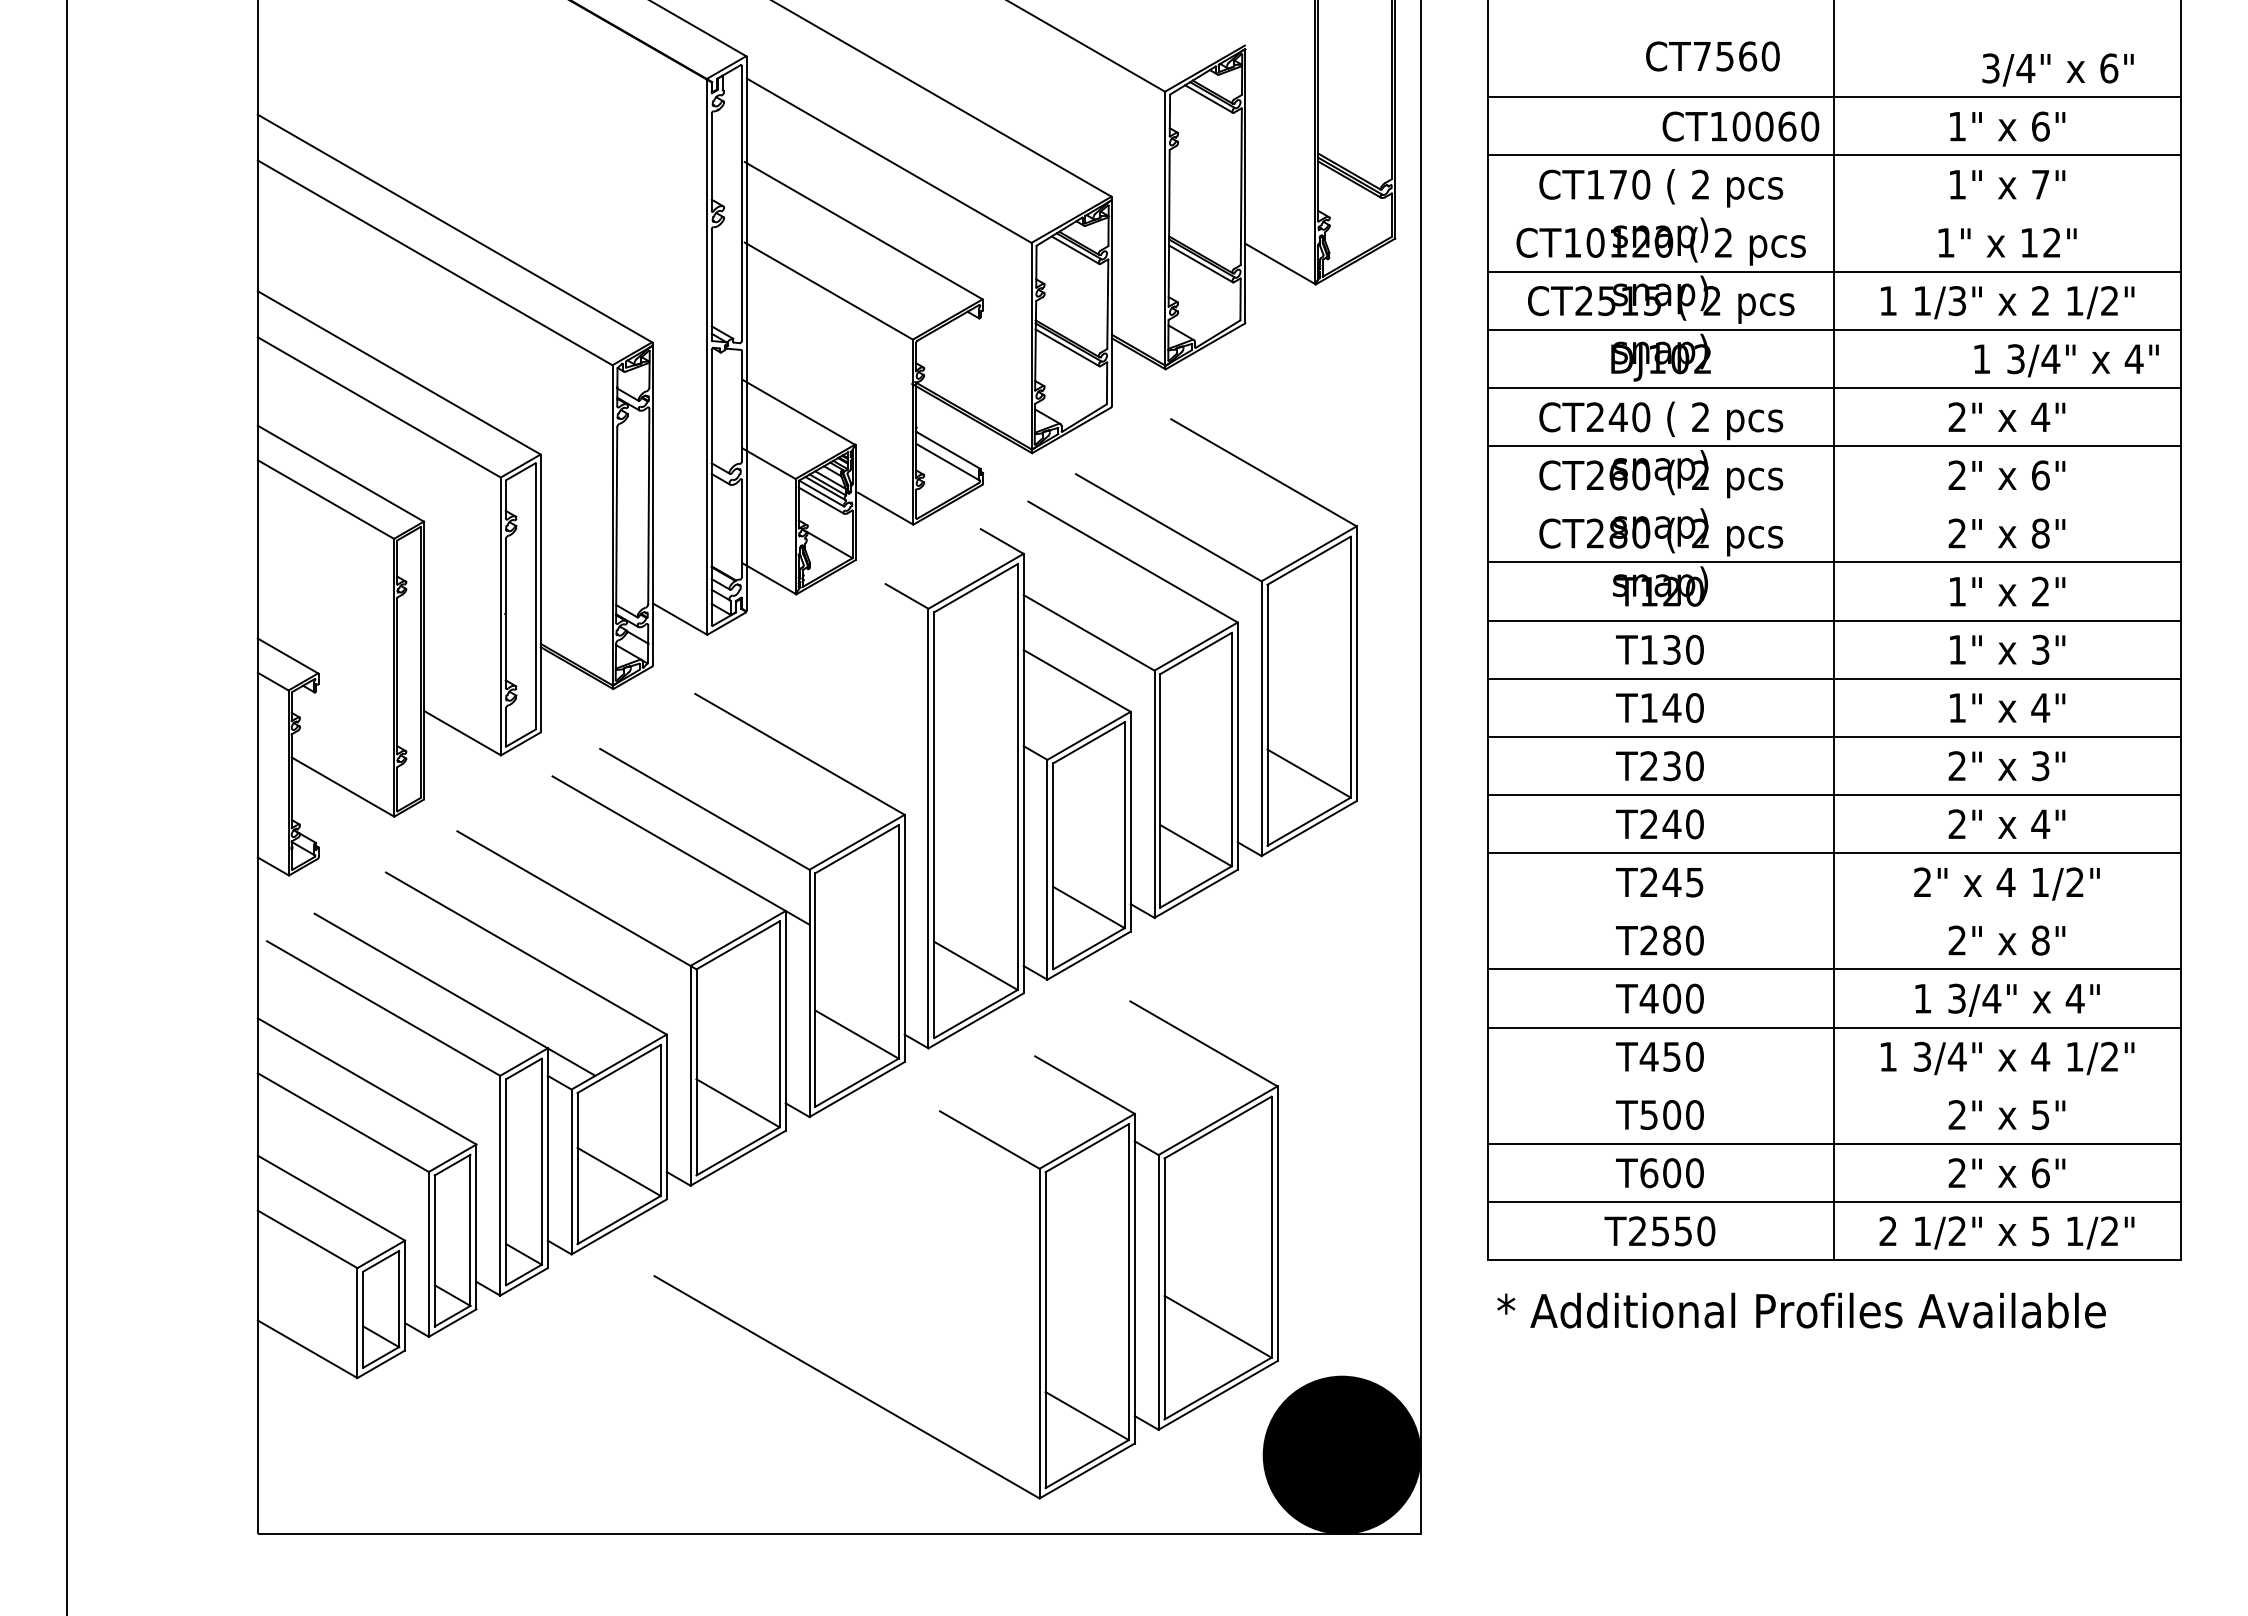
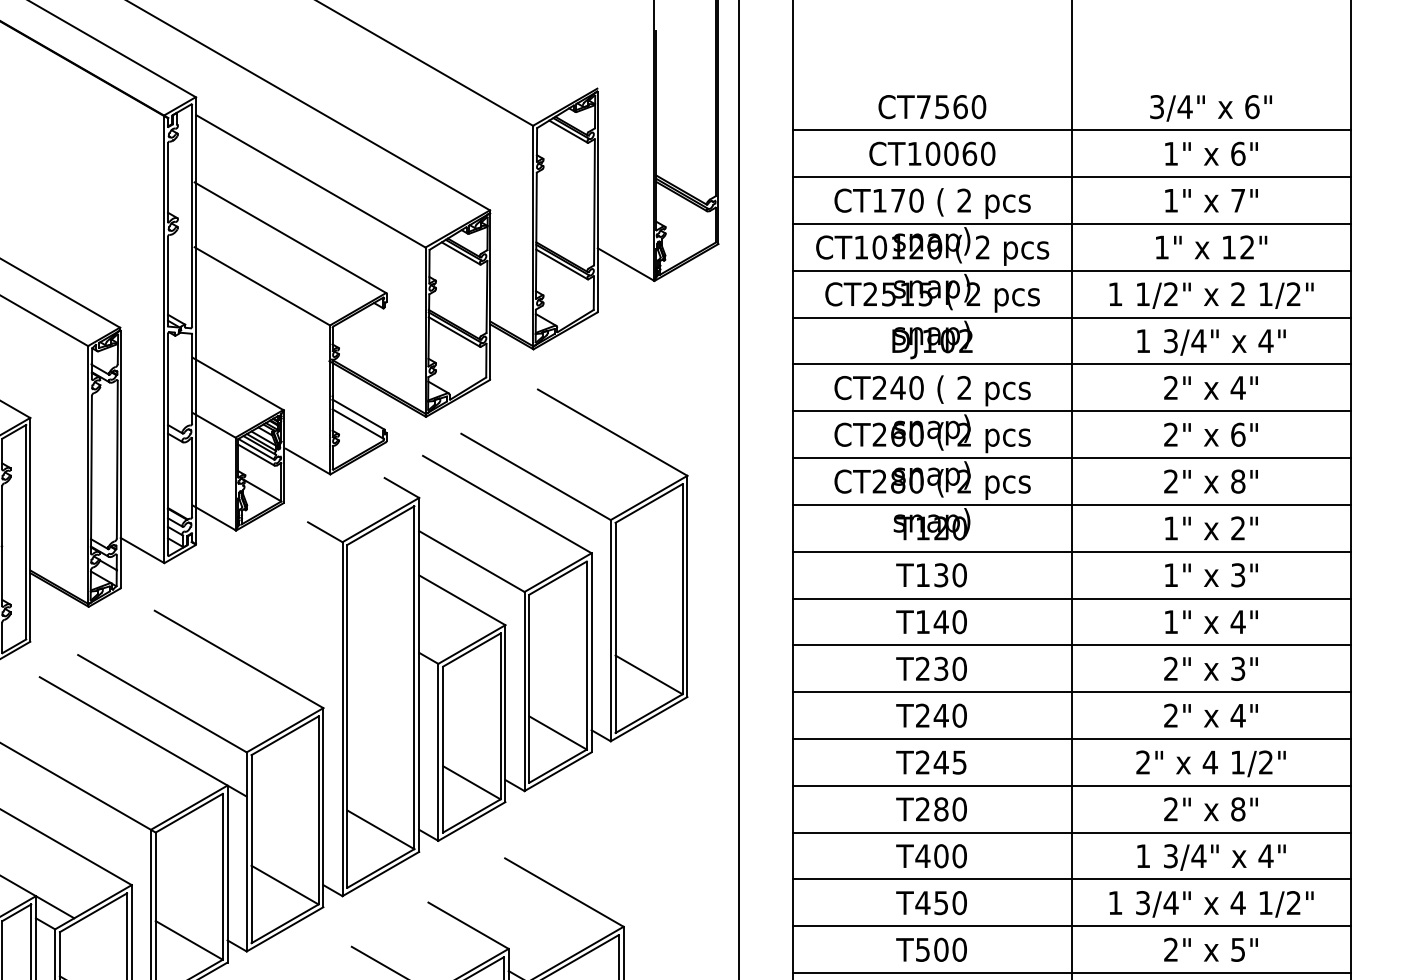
text: (1712, 56) -> (932, 107), moved
text: (2057, 69) -> (1210, 107), moved
text: (1740, 126) -> (932, 153), moved
line: (1833, 213) -> (1071, 223), added
text: (1956, 301) -> (1170, 294), 1/3" -> 1/2"
text: (2066, 360) -> (1211, 342), moved
line: (1833, 504) -> (1071, 458), added
line: (1833, 911) -> (1071, 785), added
line: (1833, 1085) -> (1071, 926), added

